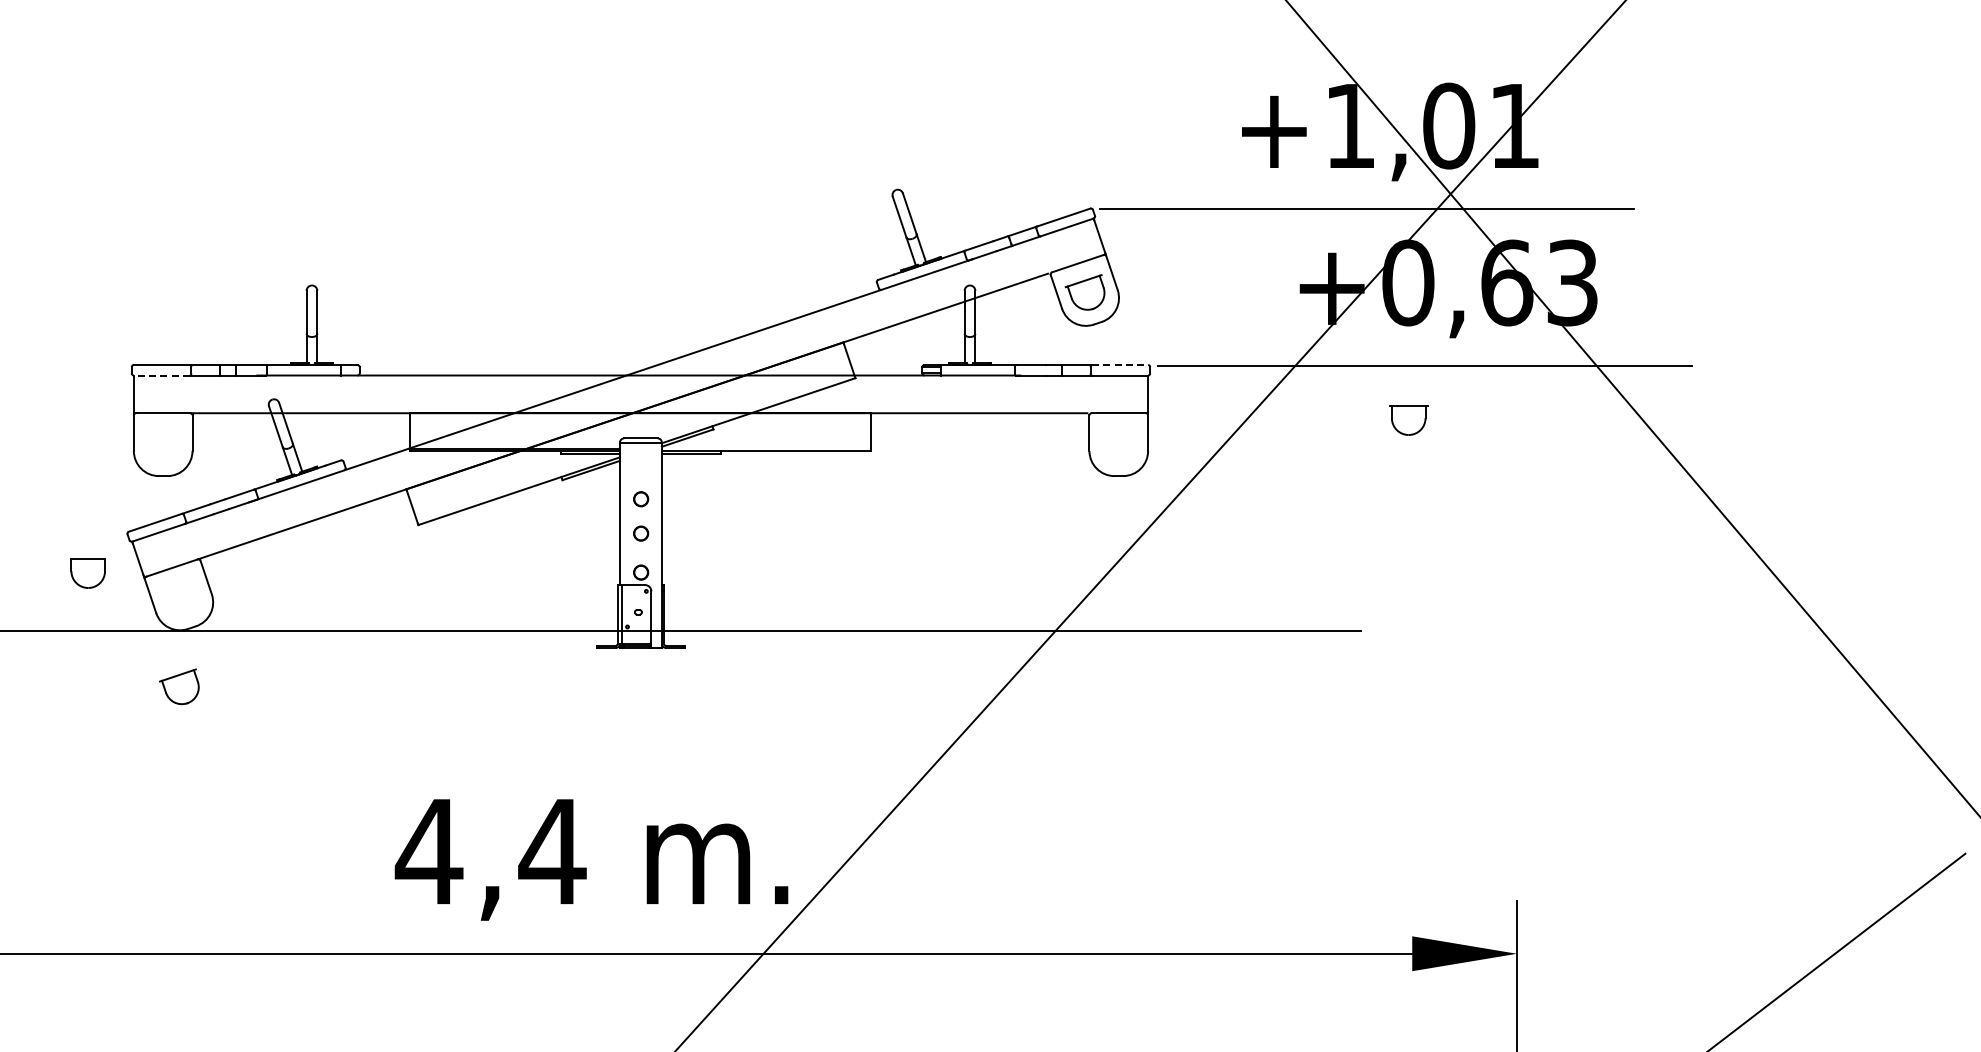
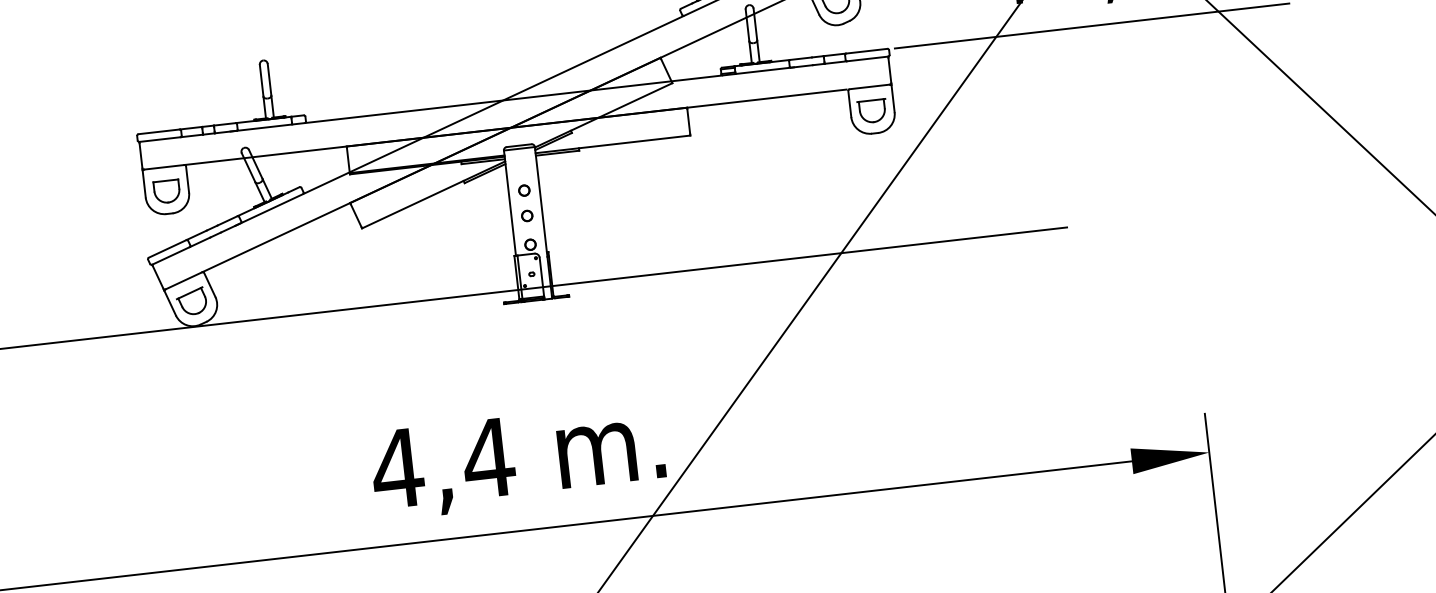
line: (1120, 365) -> (867, 51), dashed -> solid
line: (161, 375) -> (159, 139), dashed -> solid
part: (1408, 420) -> (872, 111), moved
part: (87, 573) -> (166, 191), moved
part: (179, 686) -> (191, 301), moved

